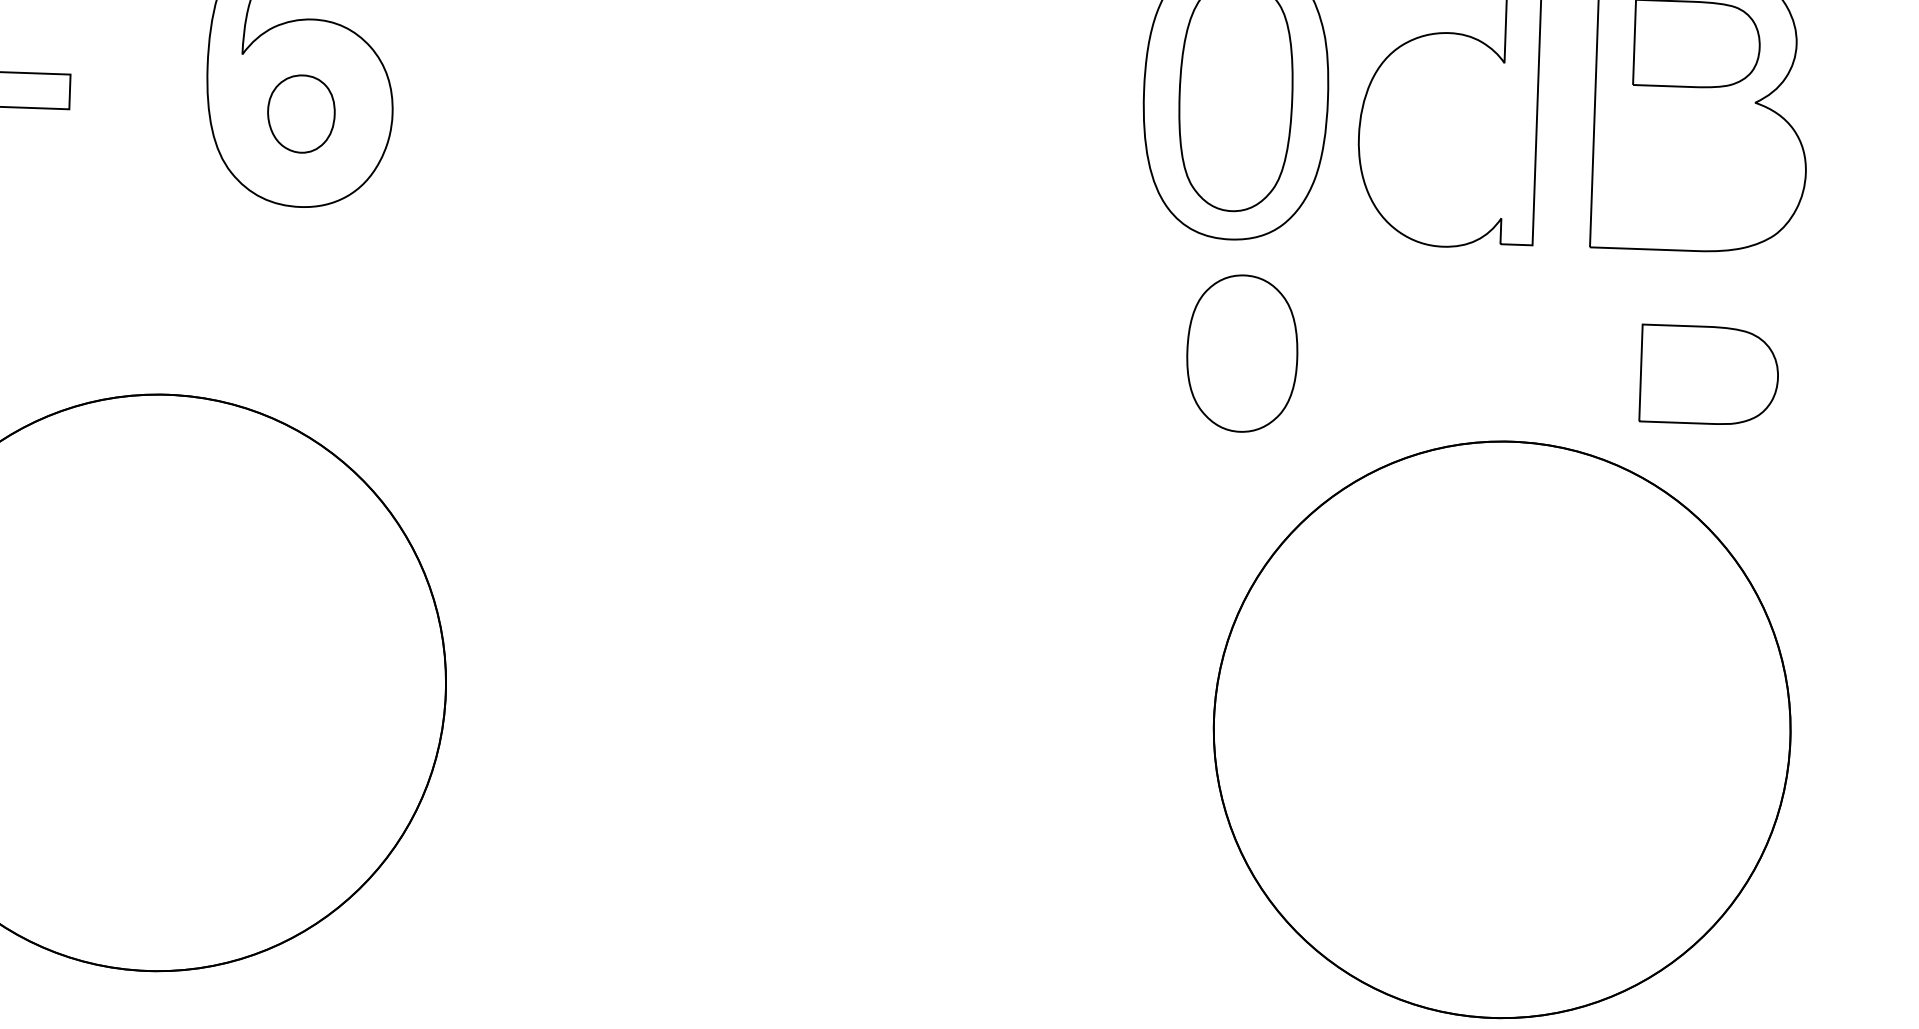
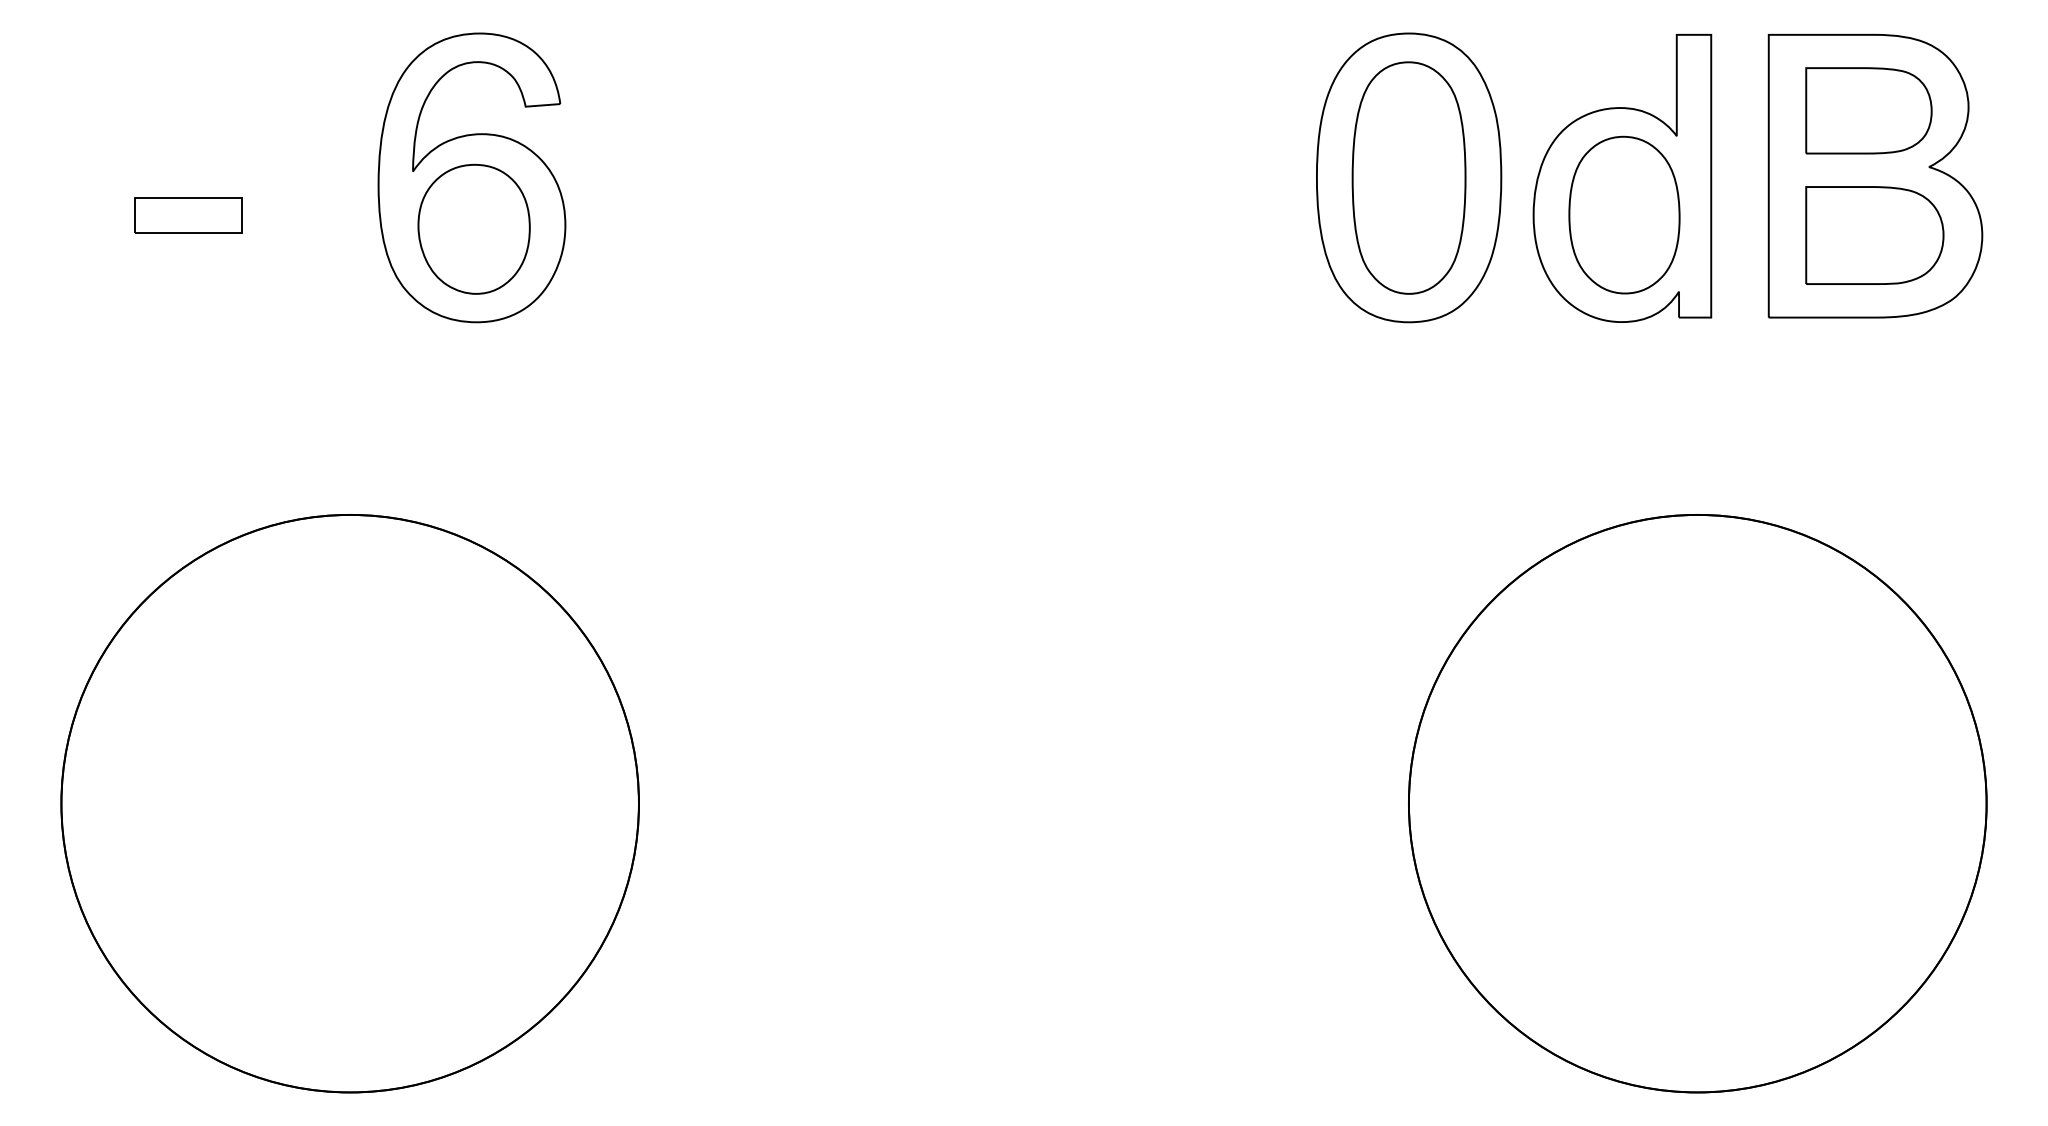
part: (300, 113) -> (473, 228), size x1.67
part: (1242, 352) -> (1624, 214), moved
part: (1709, 375) -> (1874, 235), moved

